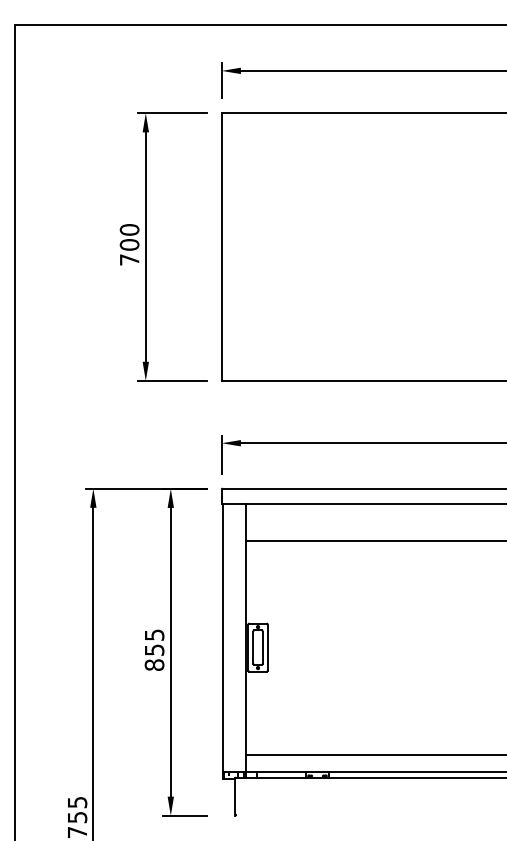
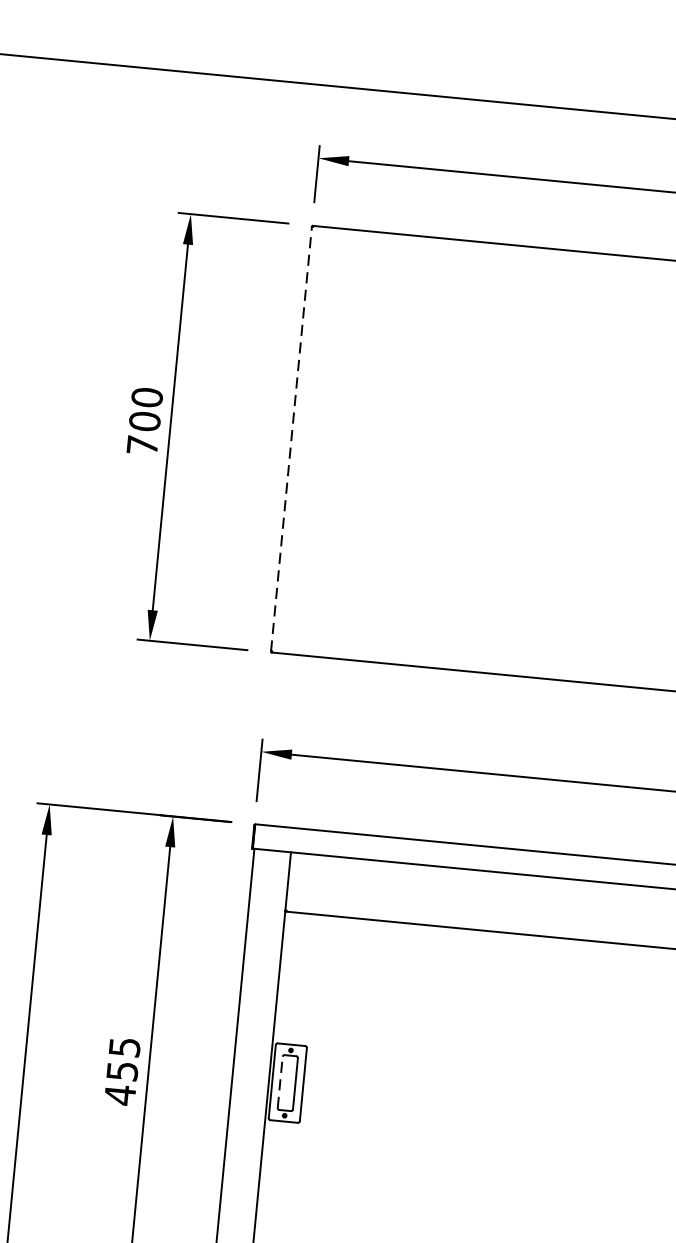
line: (221, 246) -> (291, 438), solid -> dashed
line: (253, 647) -> (280, 1082), solid -> dashed
text: (154, 665) -> (120, 1095), 855 -> 455

